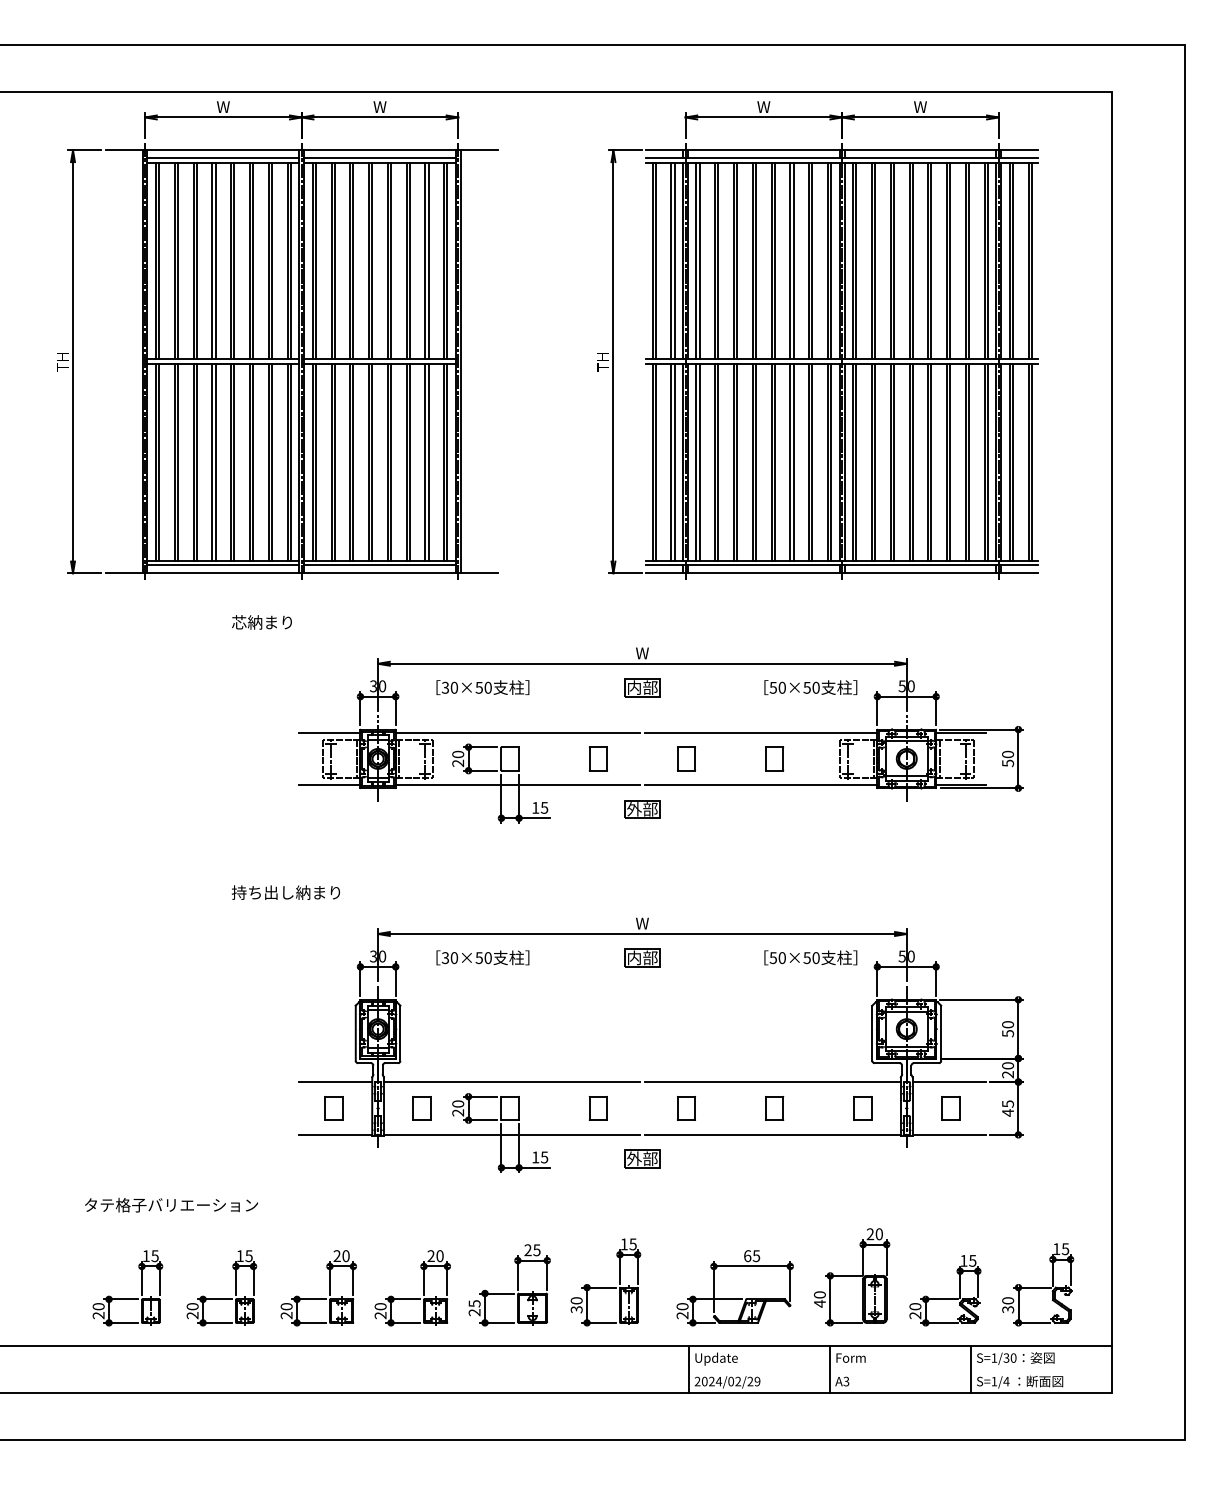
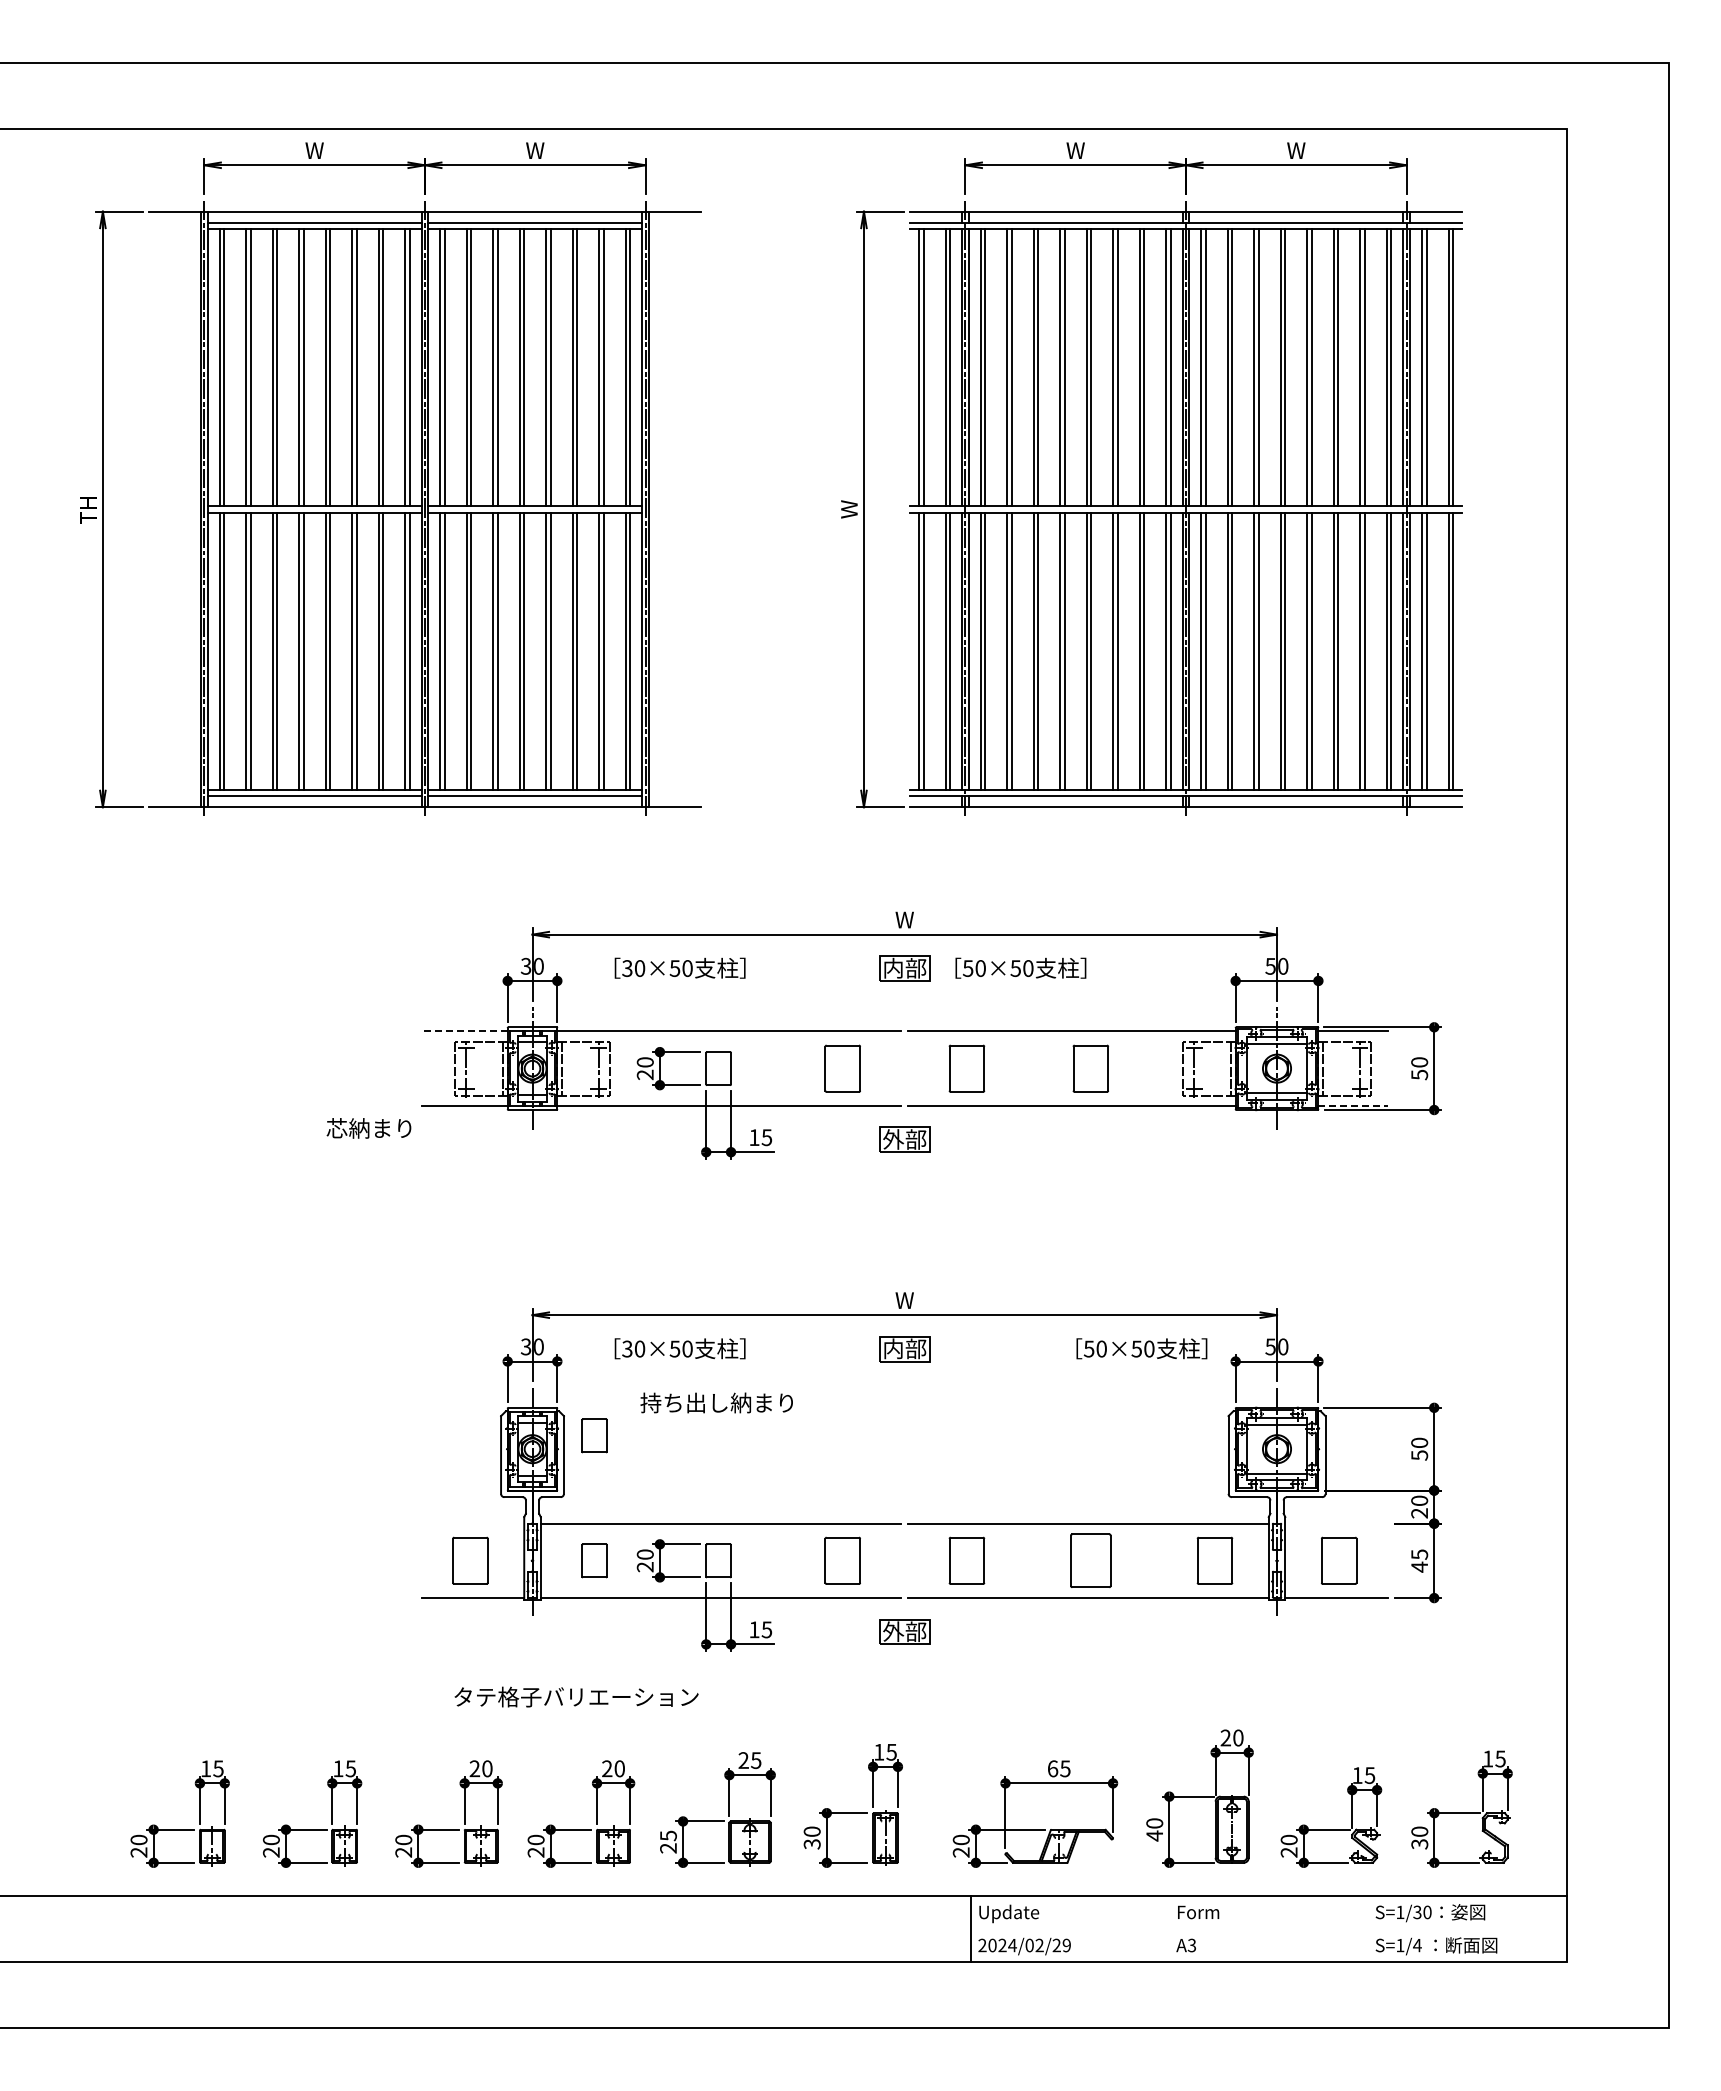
text: (603, 362) -> (849, 510), TH -> W
text: (261, 622) -> (368, 1128), moved
text: (810, 687) -> (1020, 967), moved
line: (329, 732) -> (464, 1031), solid -> dashed
part: (598, 758) -> (842, 1068), size x1.4
part: (686, 758) -> (966, 1068), size x1.4
part: (774, 758) -> (1090, 1068), size x1.4
line: (961, 785) -> (1353, 1105), solid -> dashed
text: (285, 892) -> (716, 1402), moved
part: (422, 1019) -> (594, 1435), added
line: (335, 1081) -> (472, 1523), removed
line: (949, 1081) -> (1336, 1523), removed
part: (334, 1108) -> (470, 1560), size x1.4
part: (598, 1108) -> (842, 1560), size x1.4
part: (686, 1108) -> (966, 1560), size x1.4
part: (774, 1108) -> (1090, 1560), size x1.6
part: (862, 1108) -> (1214, 1560), size x1.4
part: (950, 1108) -> (1338, 1560), size x1.4
text: (171, 1204) -> (576, 1696), moved
line: (830, 1369) -> (1169, 1928), removed
line: (971, 1369) -> (1368, 1928), removed

